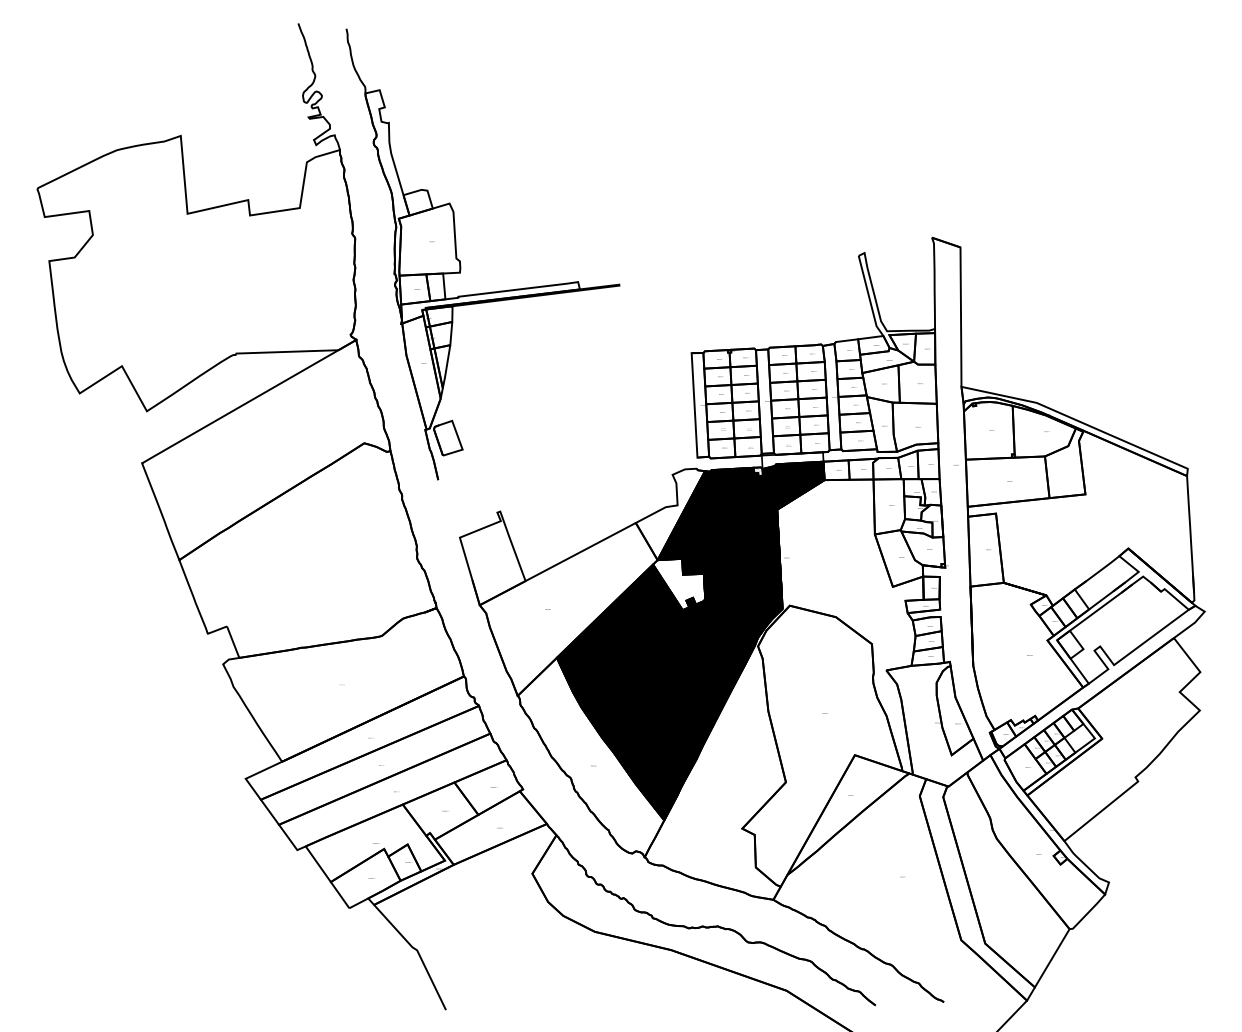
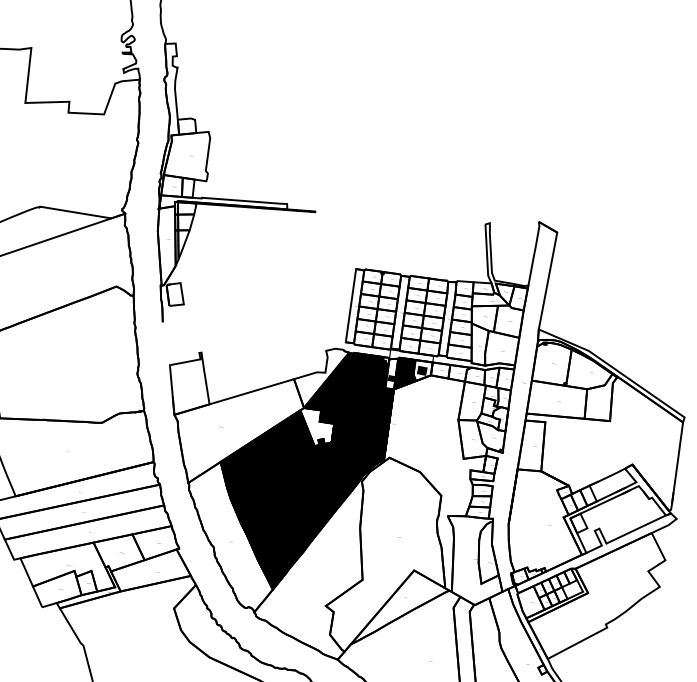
fill: (811, 476) -> (422, 371), removed
fill: (769, 488) -> (391, 373), removed

